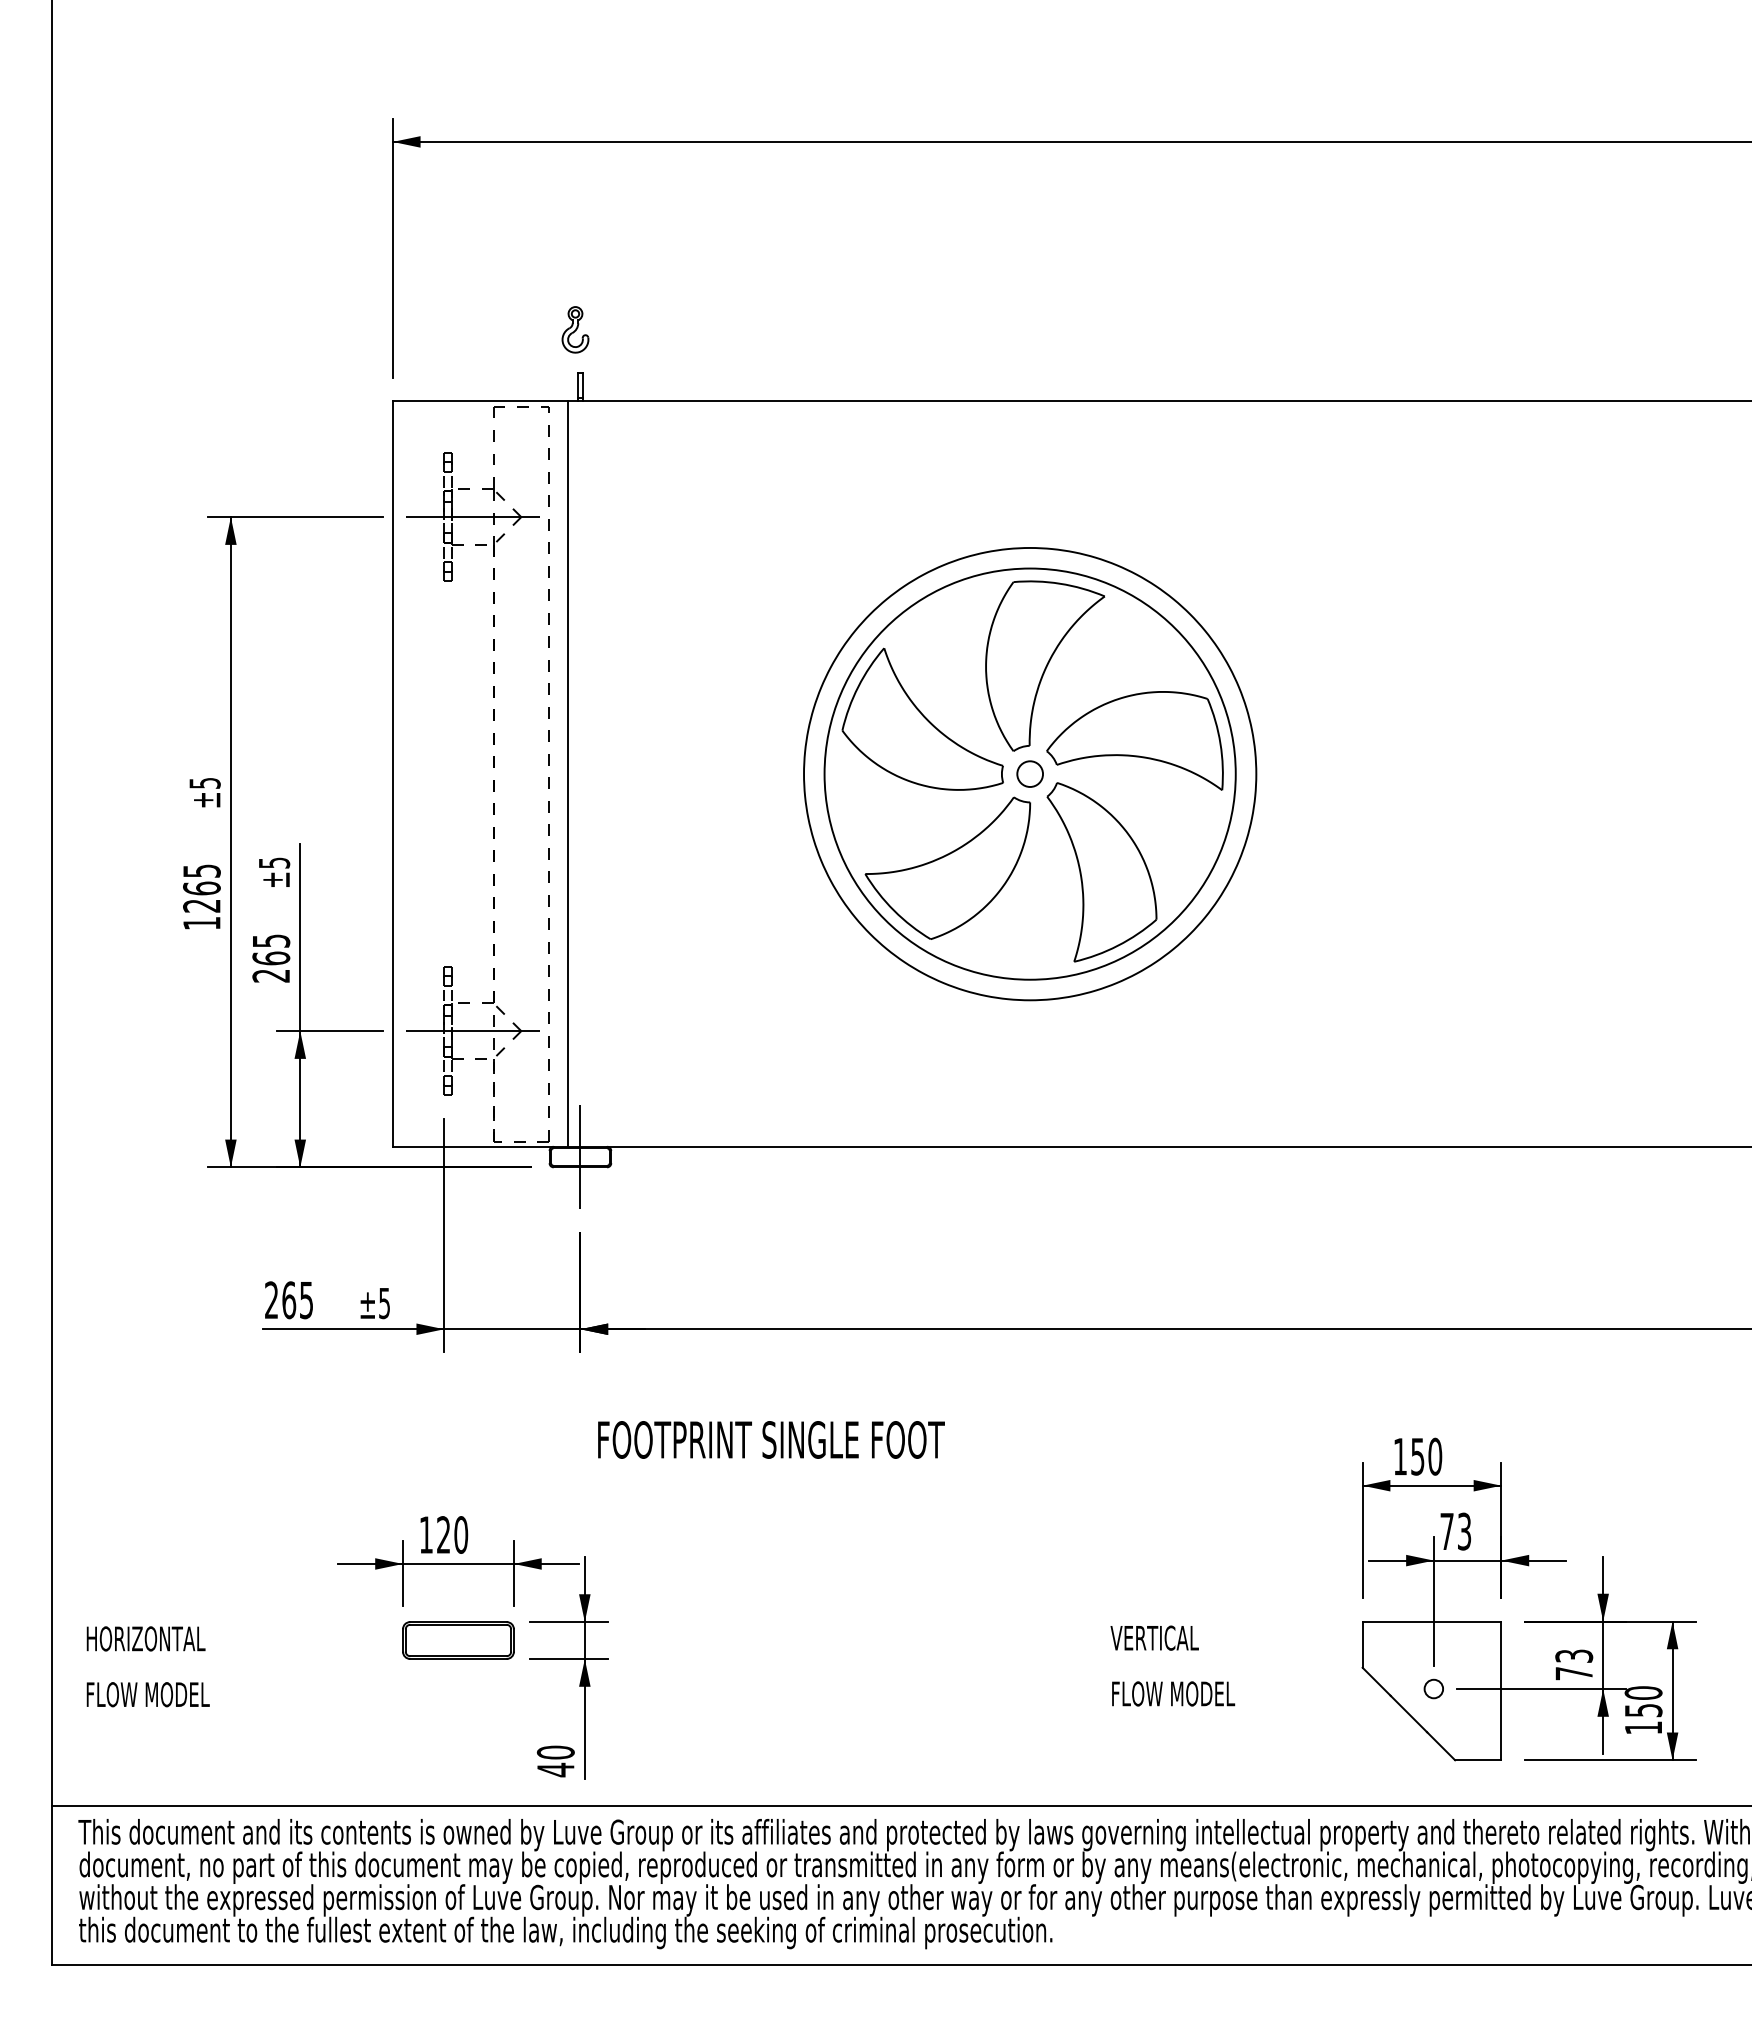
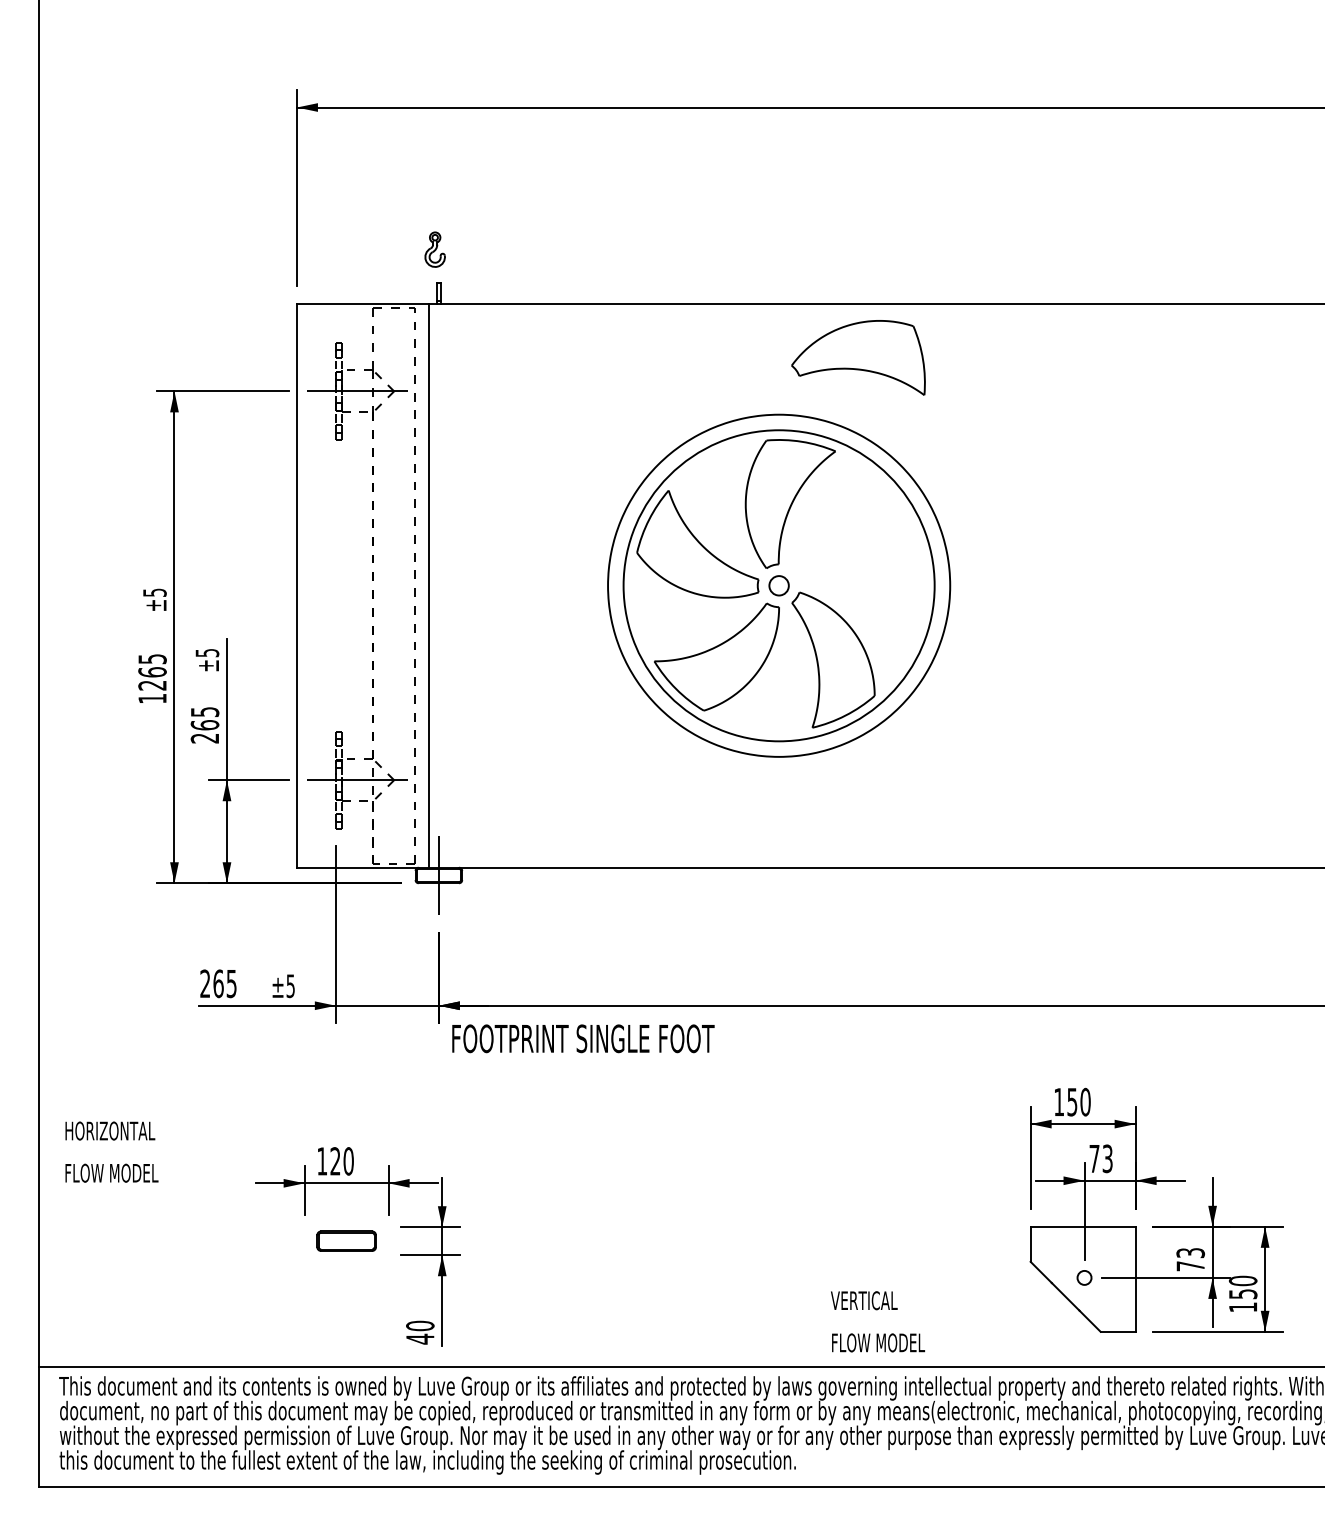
part: (1134, 740) -> (858, 357), moved
text: (771, 1439) -> (583, 1038), moved
part: (458, 1640) -> (346, 1241), size x0.7
text: (1172, 1665) -> (877, 1321), moved
text: (147, 1666) -> (111, 1151), moved

